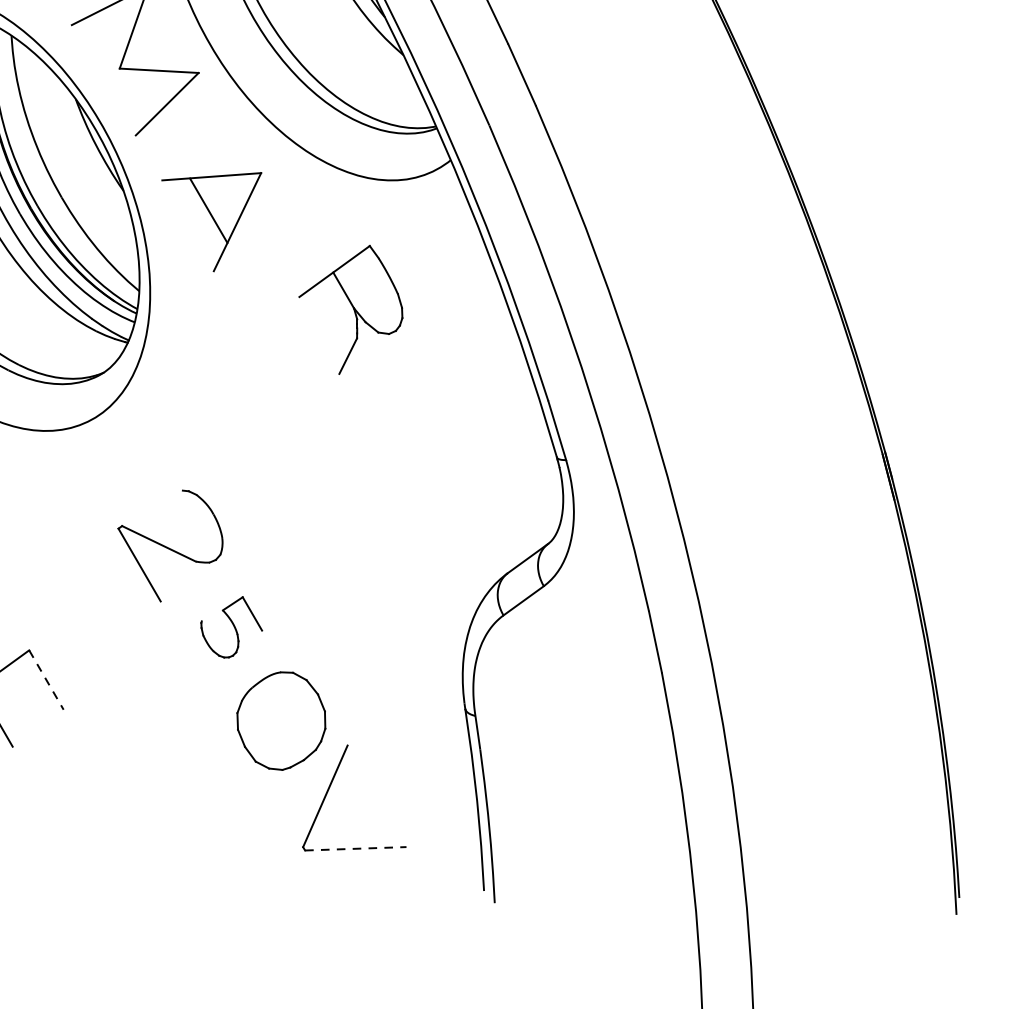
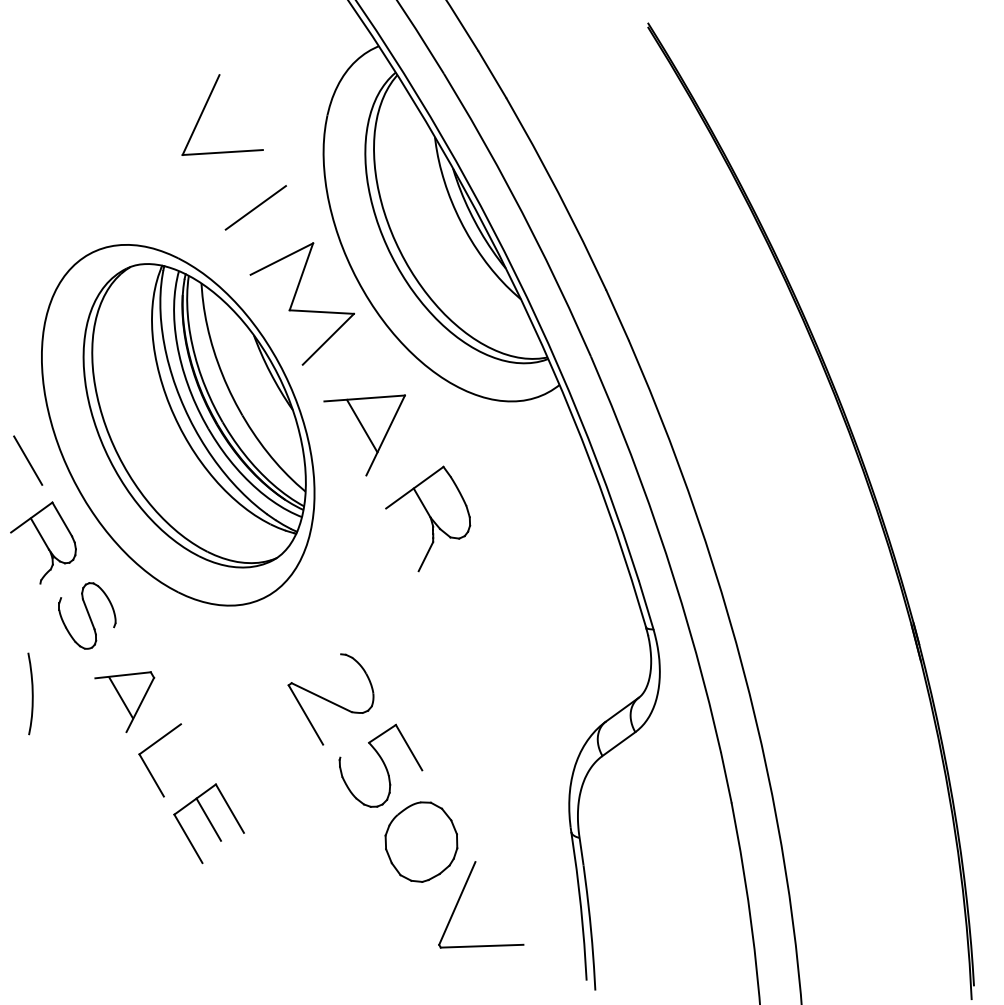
part: (351, 309) -> (428, 518), moved
part: (231, 627) -> (380, 765), size x1.67
line: (45, 679) -> (229, 808), dashed -> solid
line: (20, 693) -> (208, 819), added
line: (356, 849) -> (482, 946), dashed -> solid

